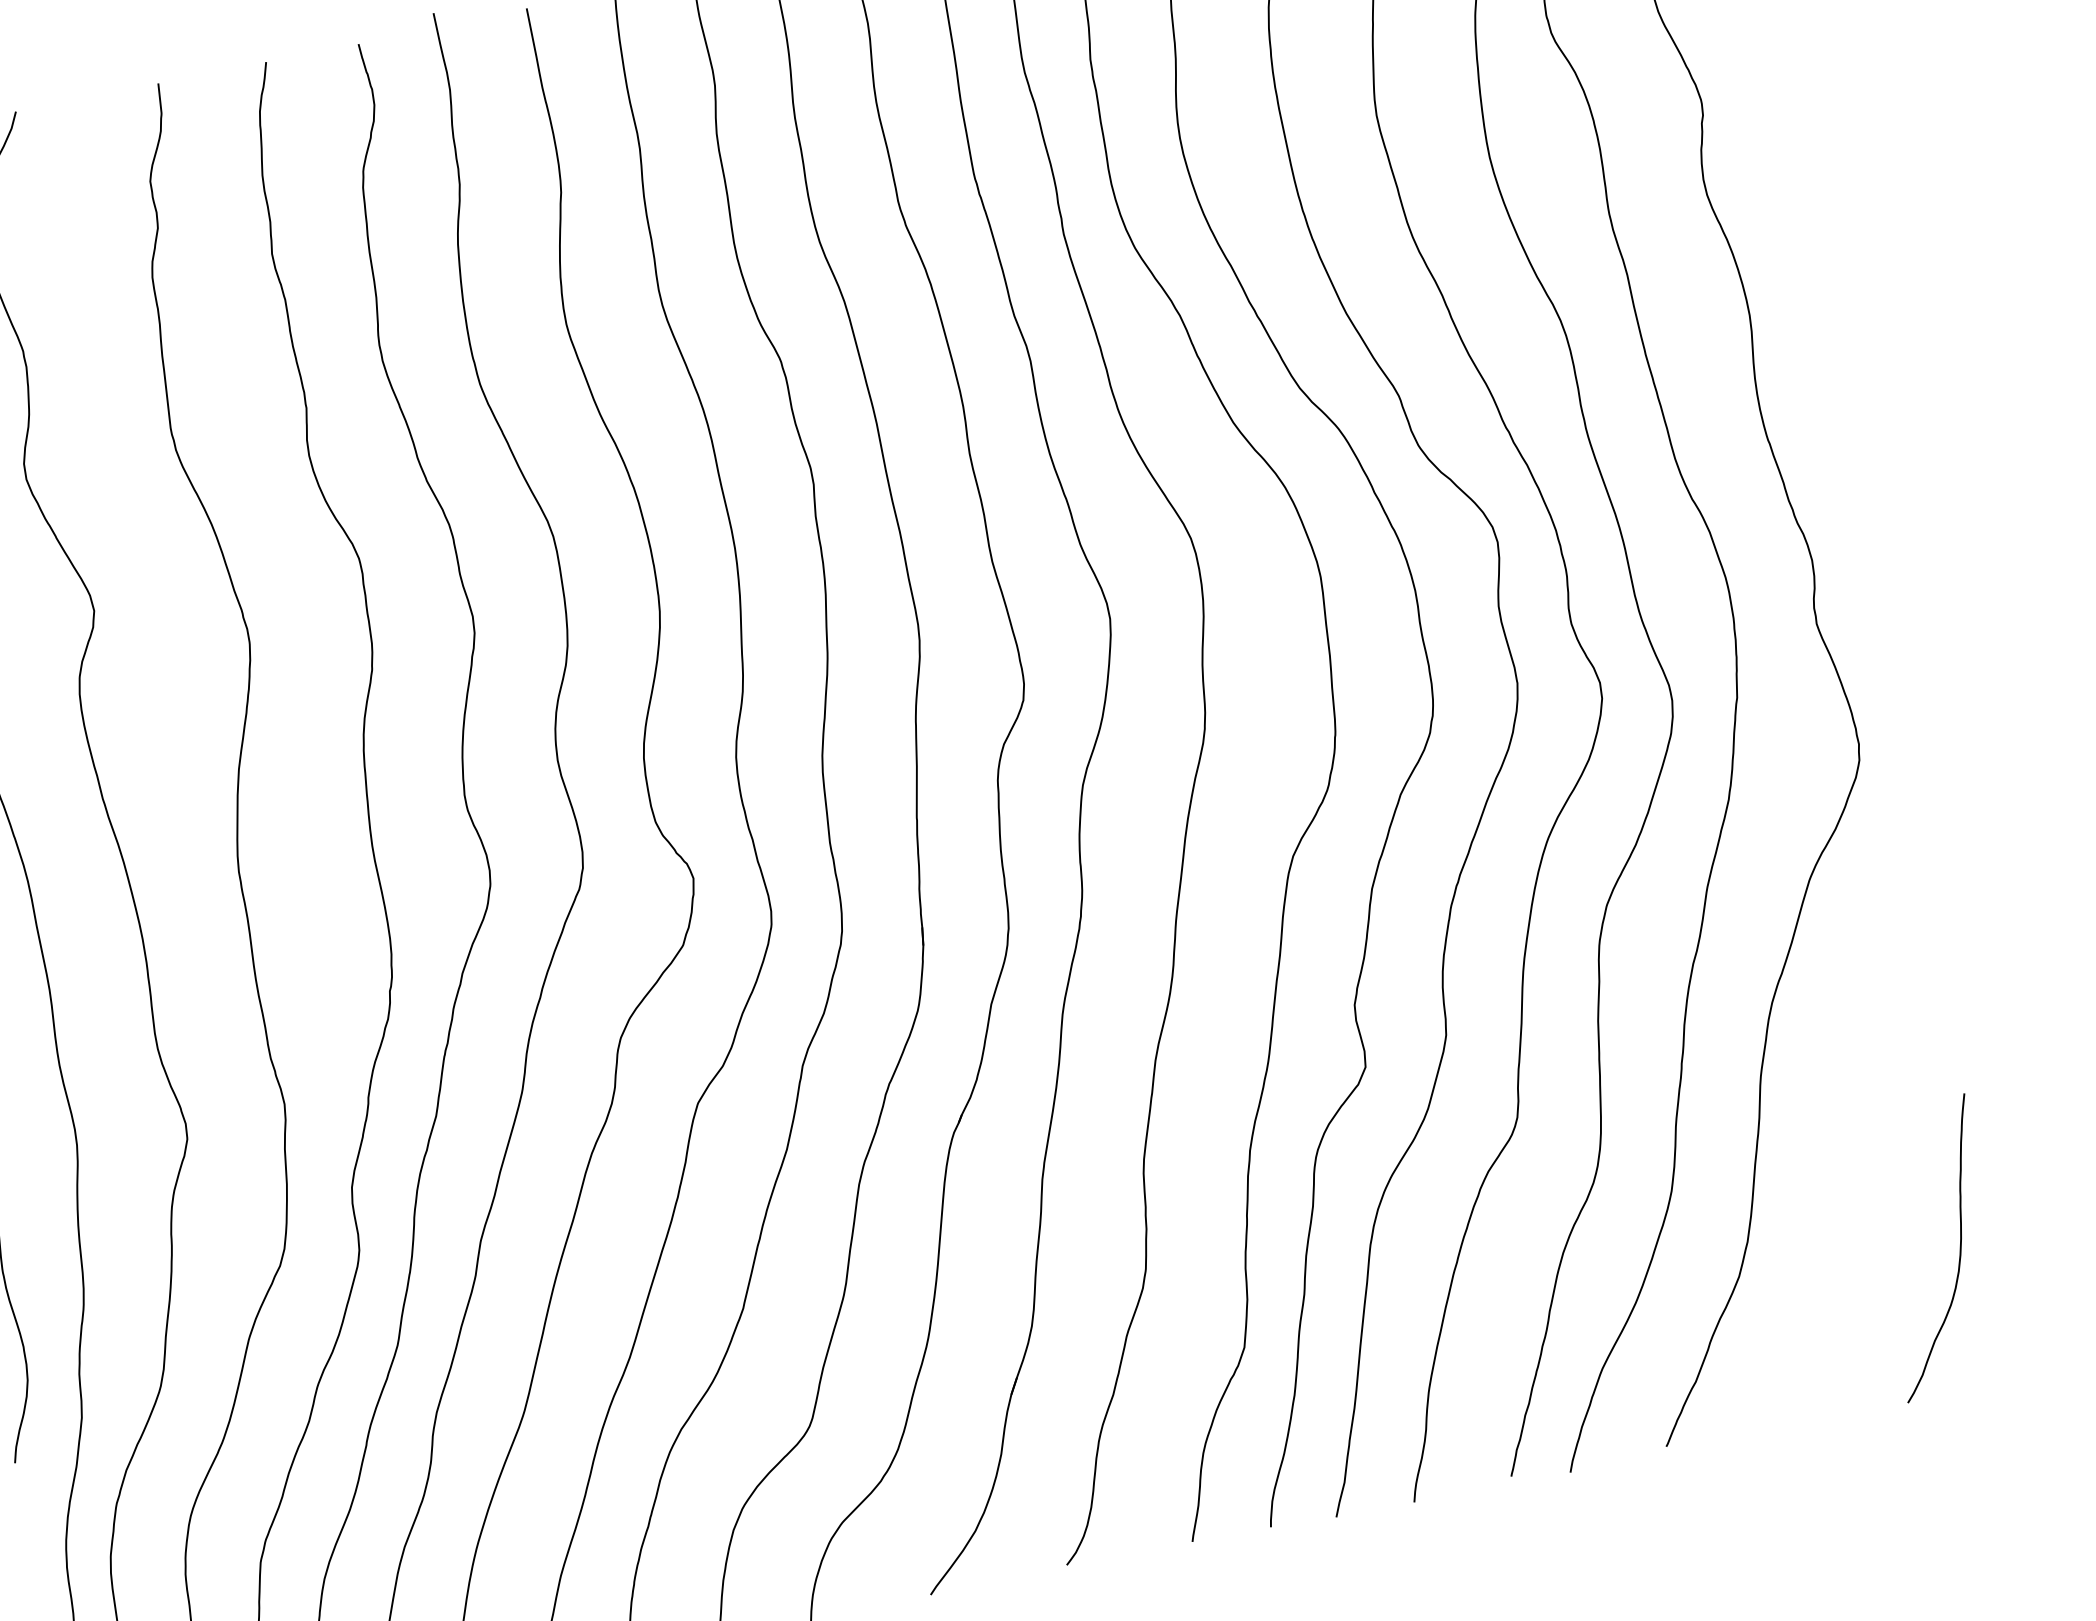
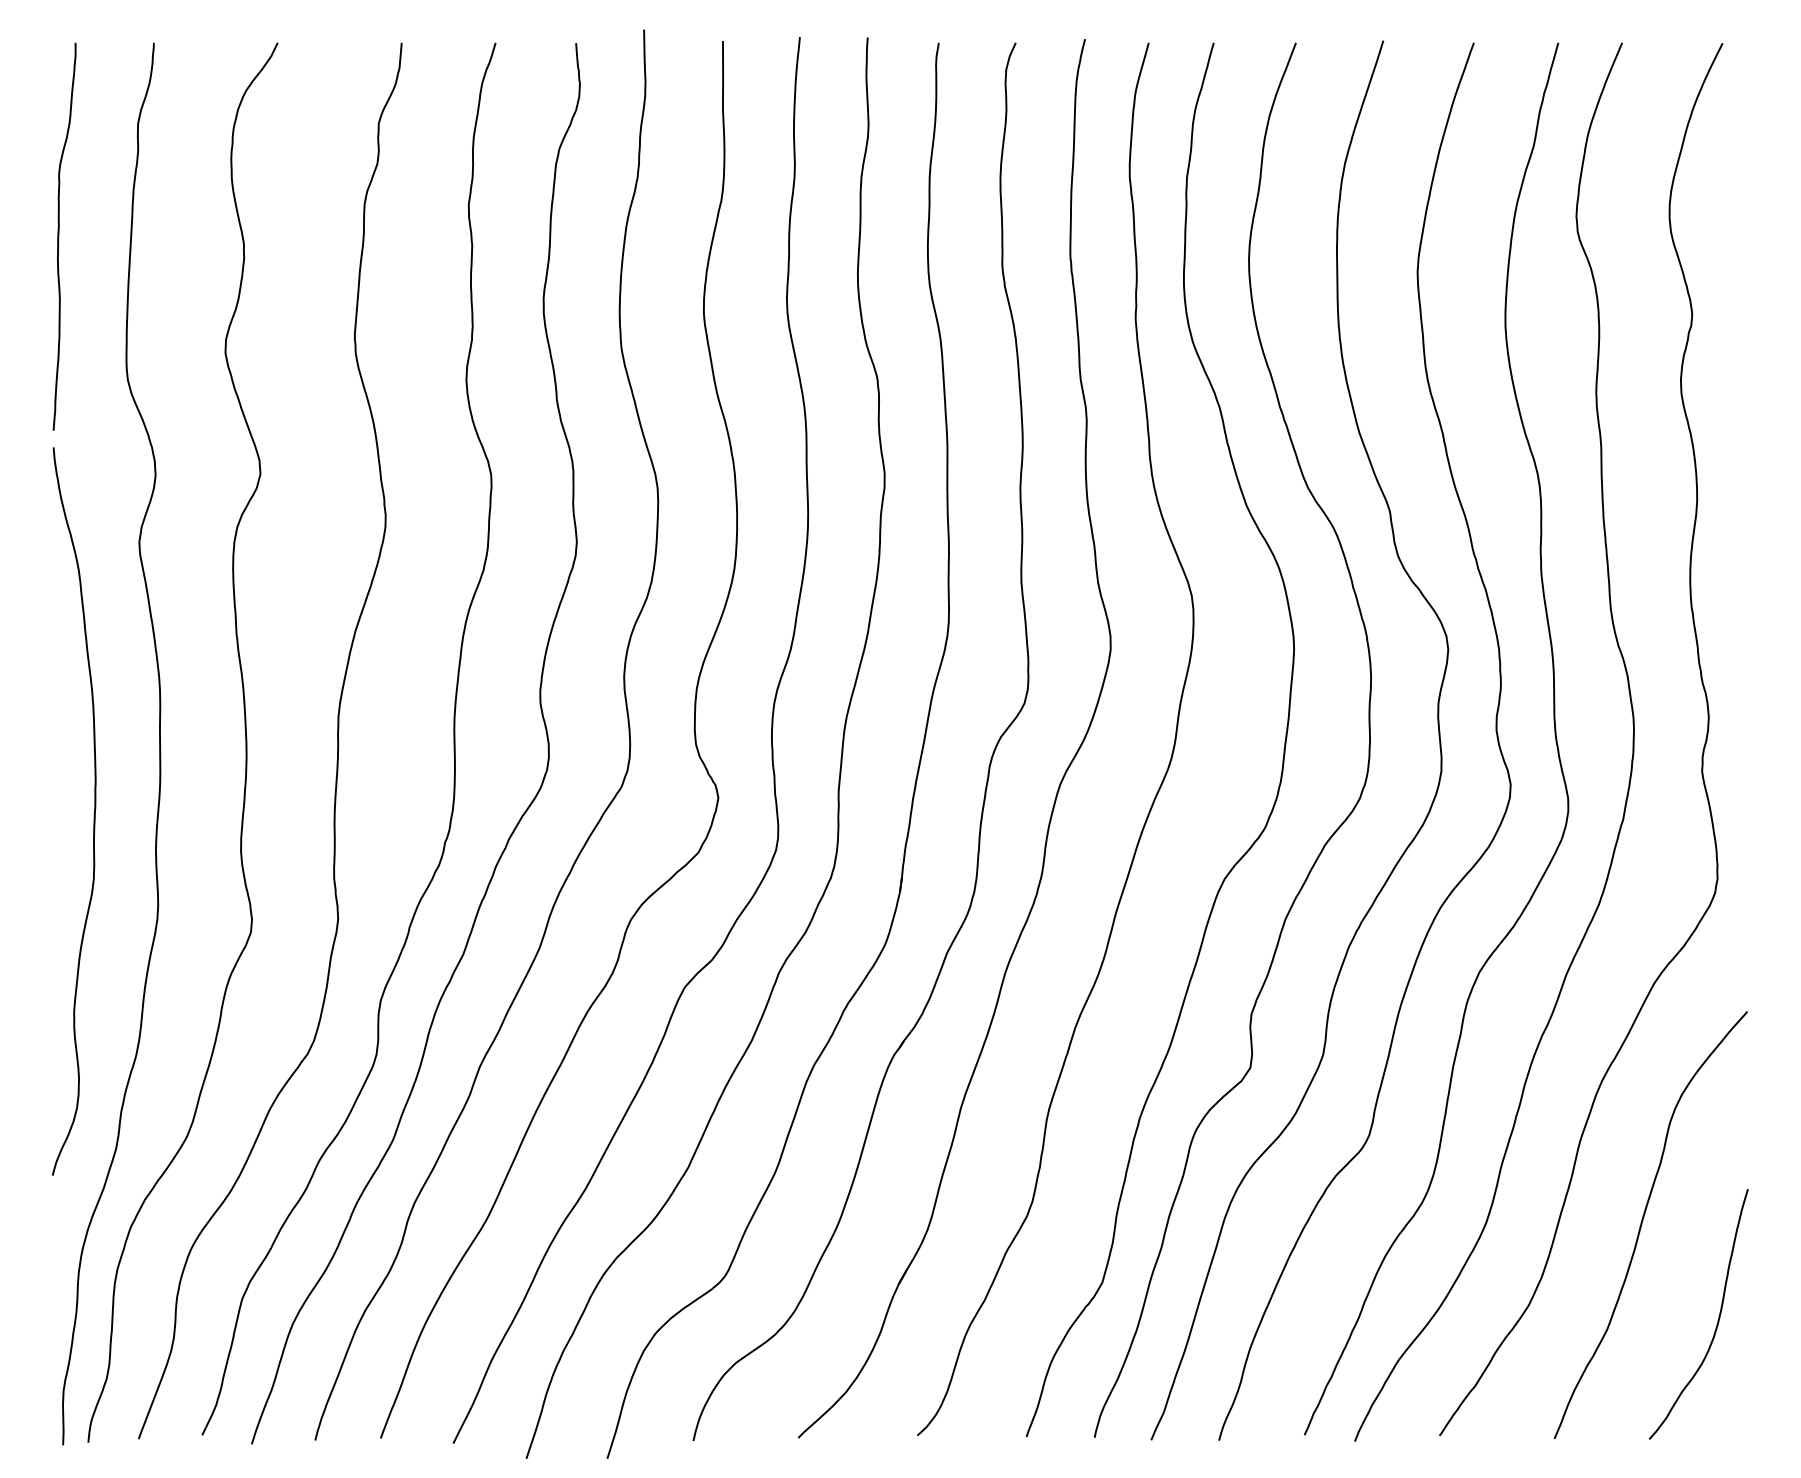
curve: (1851, 1157) -> (1642, 1224), added

